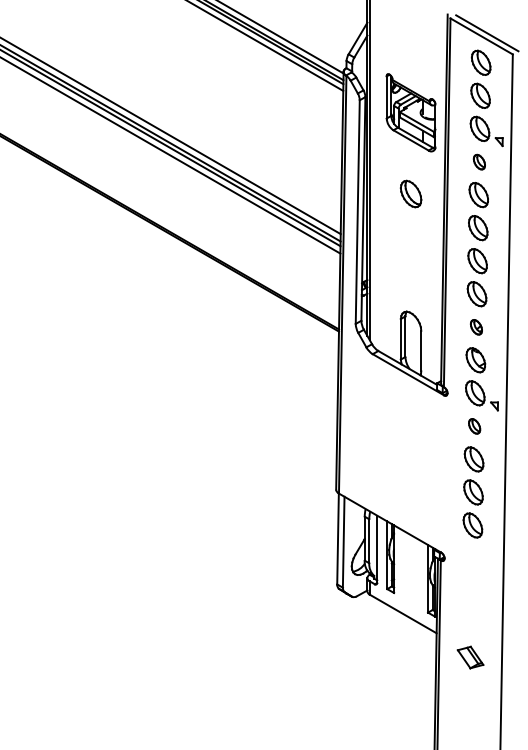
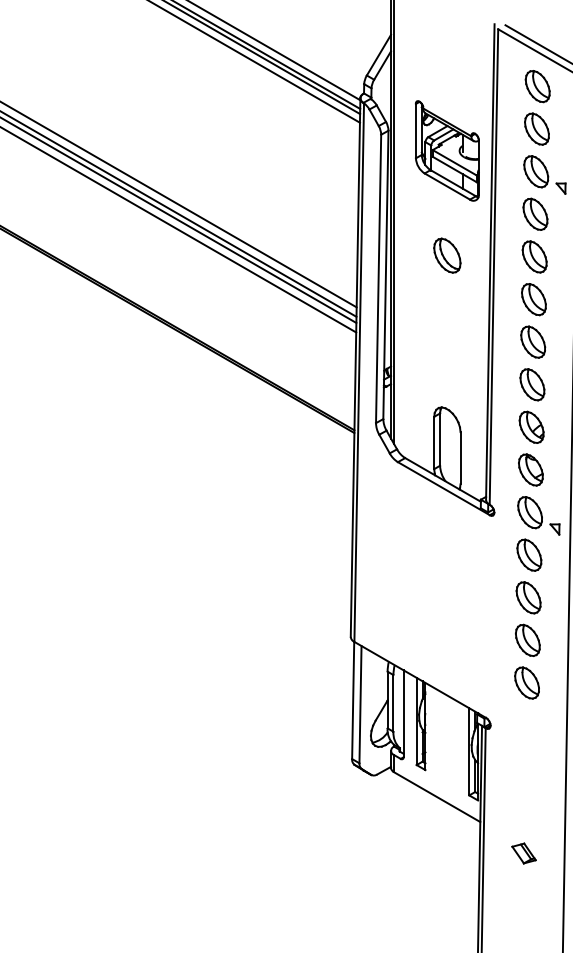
part: (479, 162) -> (535, 215), size x1.67
part: (476, 327) -> (531, 427), size x1.67
part: (474, 426) -> (529, 555), size x1.67
part: (470, 657) -> (523, 853), size x0.71

